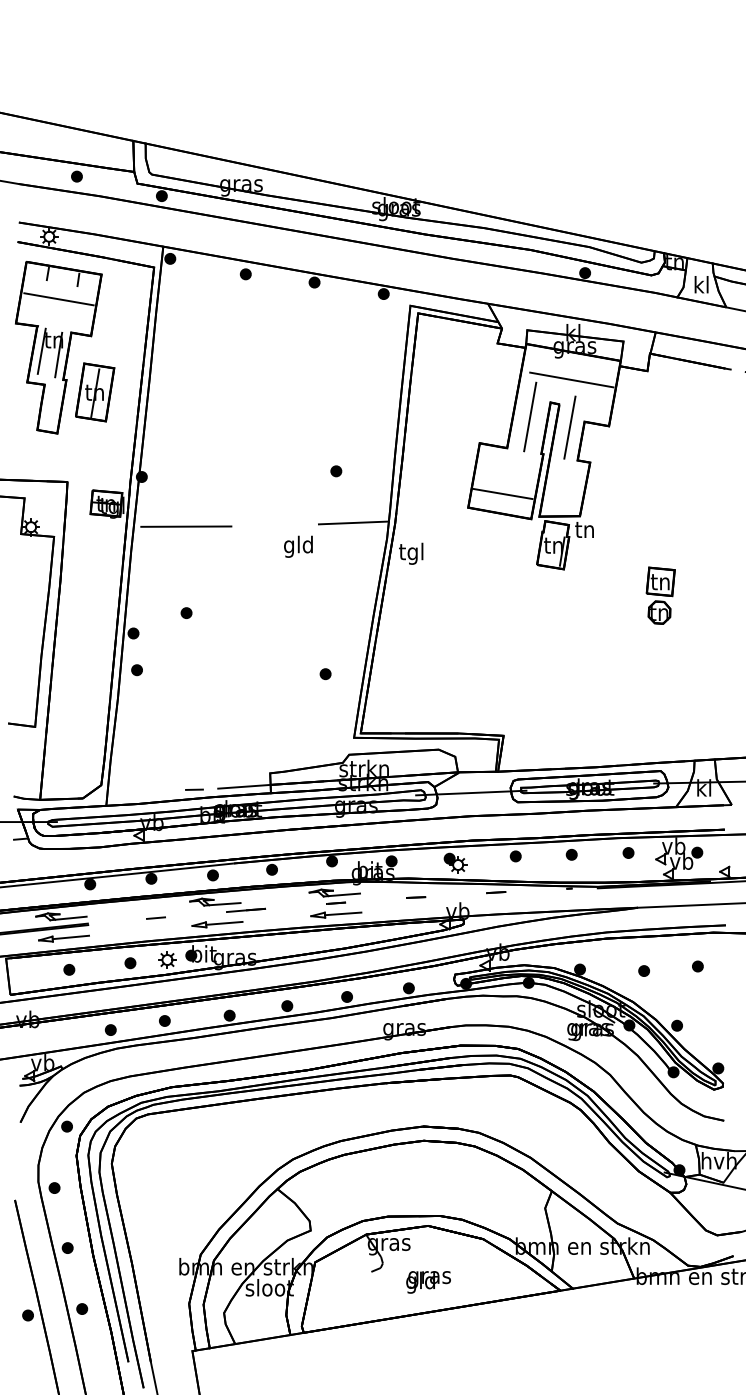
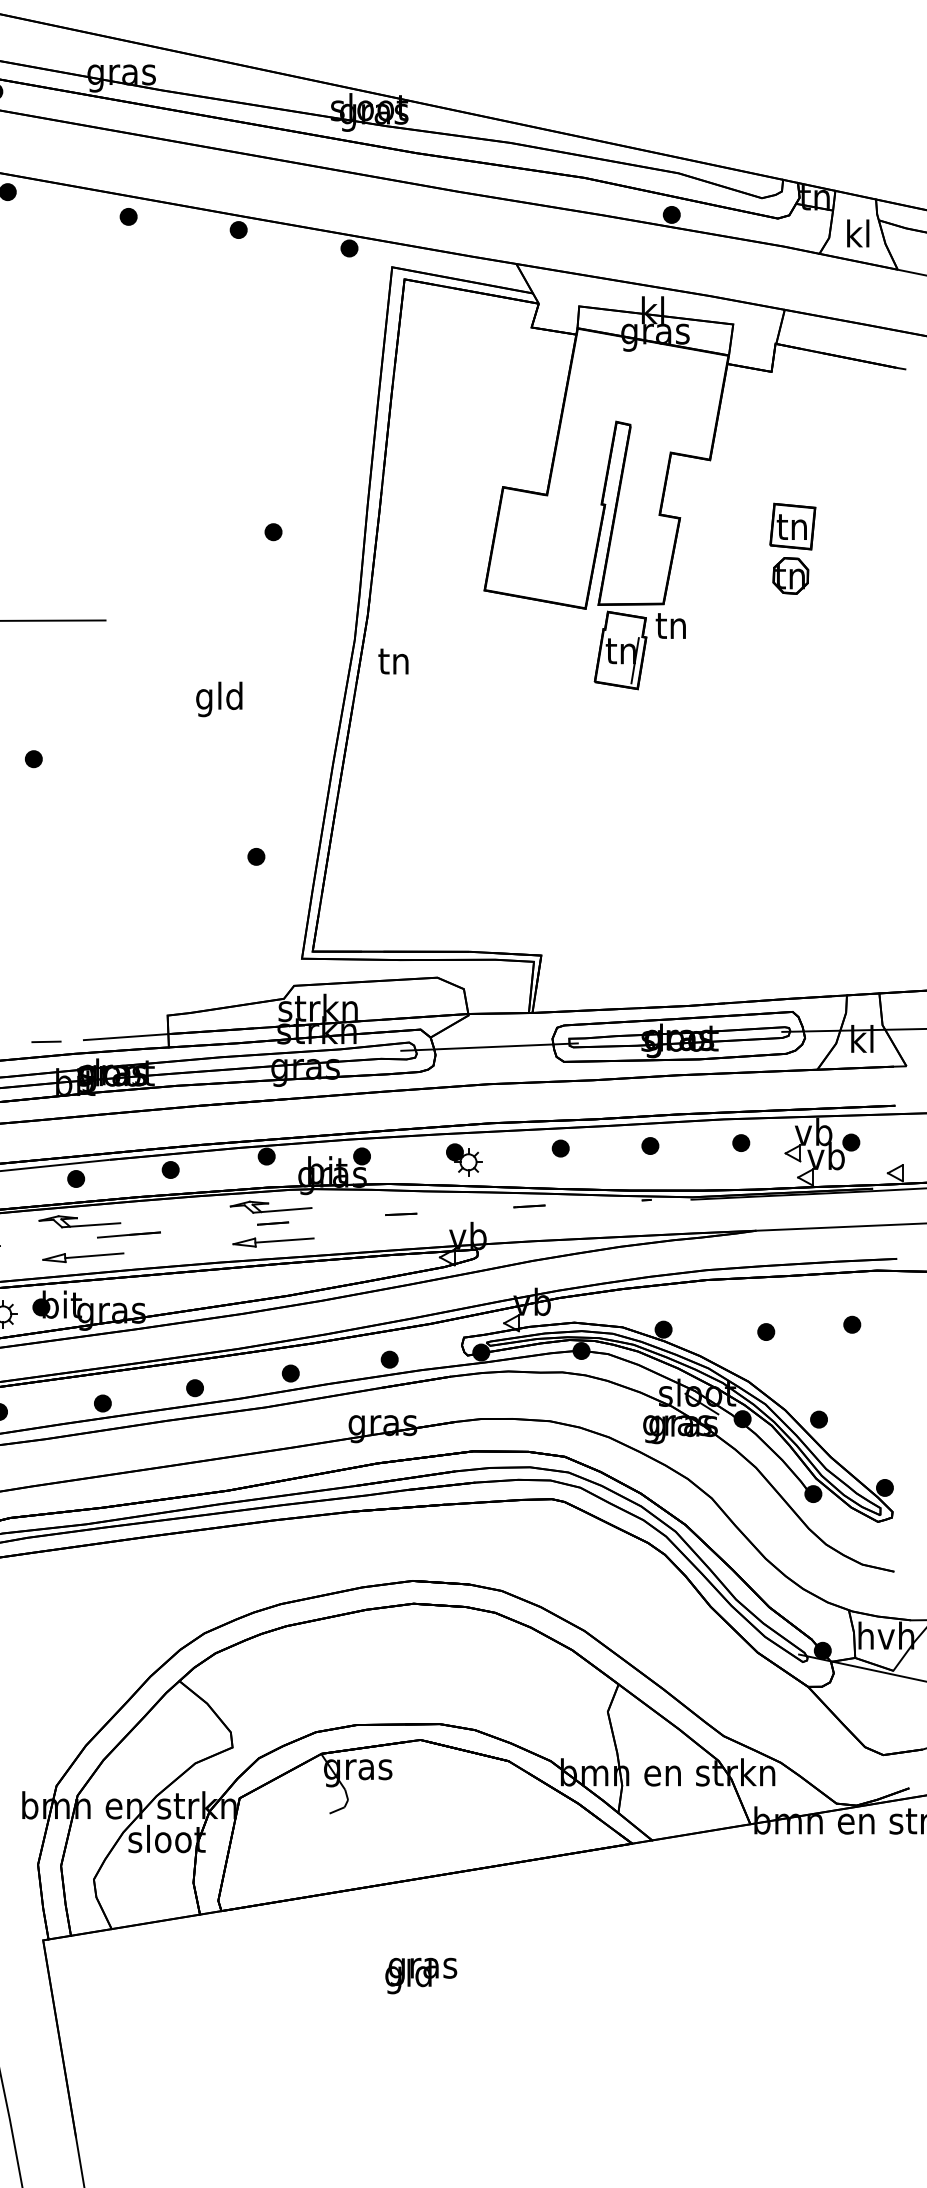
line: (571, 379) -> (649, 385), removed
line: (530, 416) -> (584, 444), removed
line: (569, 427) -> (646, 462), removed
line: (502, 493) -> (539, 567), removed
line: (353, 522) -> (301, 614), removed
text: (298, 546) -> (219, 698), moved
text: (411, 553) -> (393, 663), tgl -> tn
part: (660, 595) -> (792, 548), moved
text: (428, 1282) -> (421, 1976), moved

